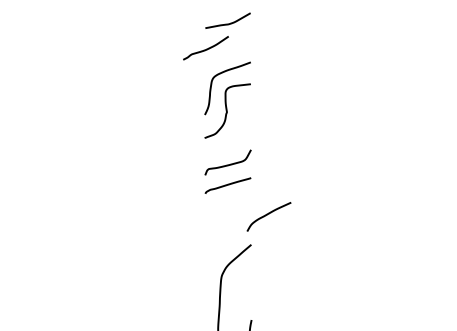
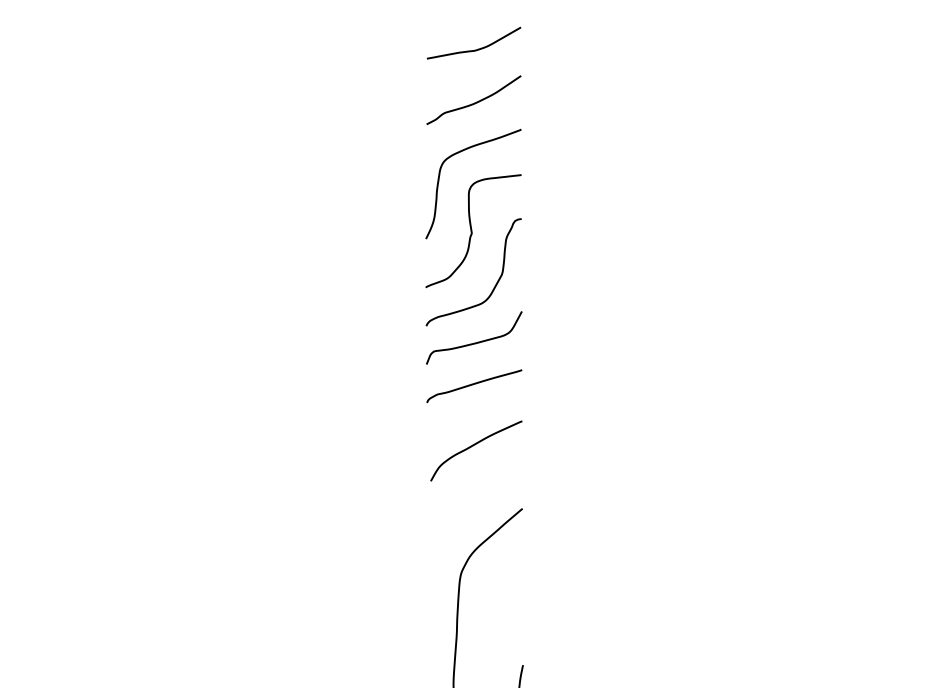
curve: (206, 48) -> (475, 100), moved
curve: (236, 138) -> (491, 287), added
curve: (267, 215) -> (472, 447), moved

